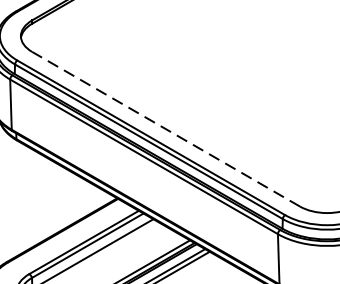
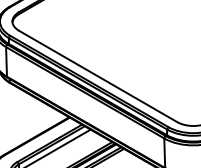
line: (164, 129) -> (97, 76), dashed -> solid

